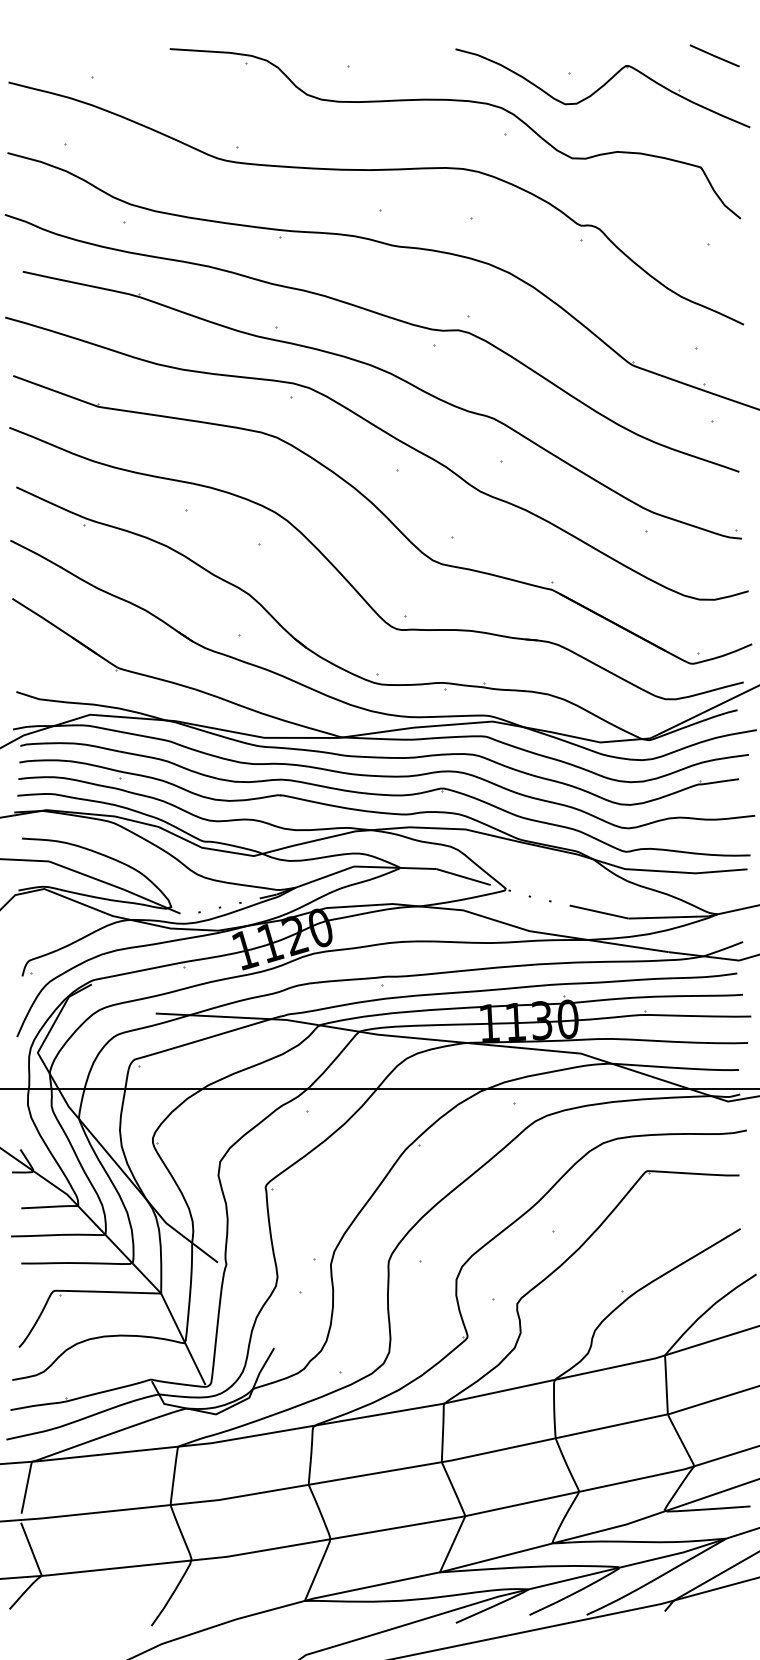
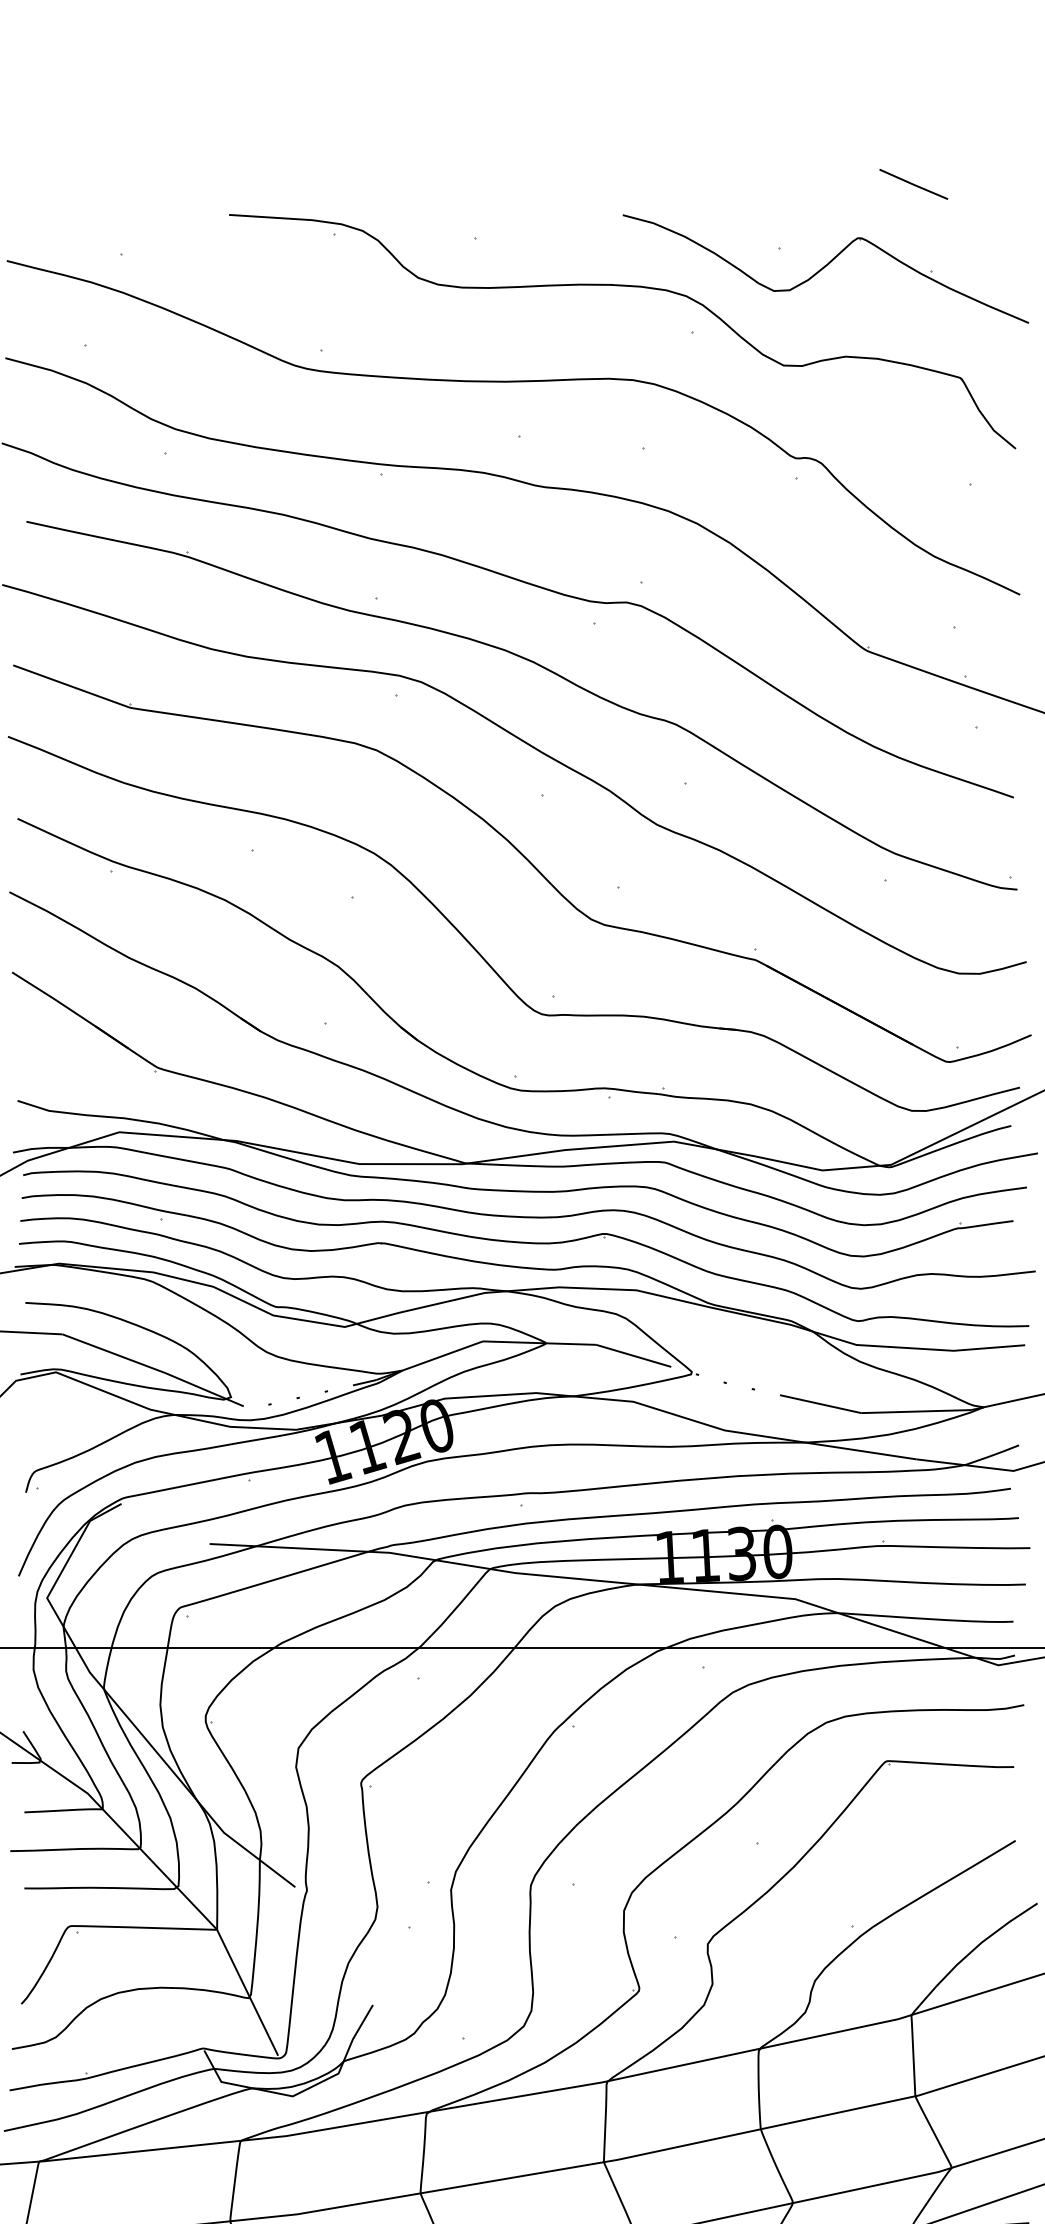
line: (714, 55) -> (913, 183), moved

